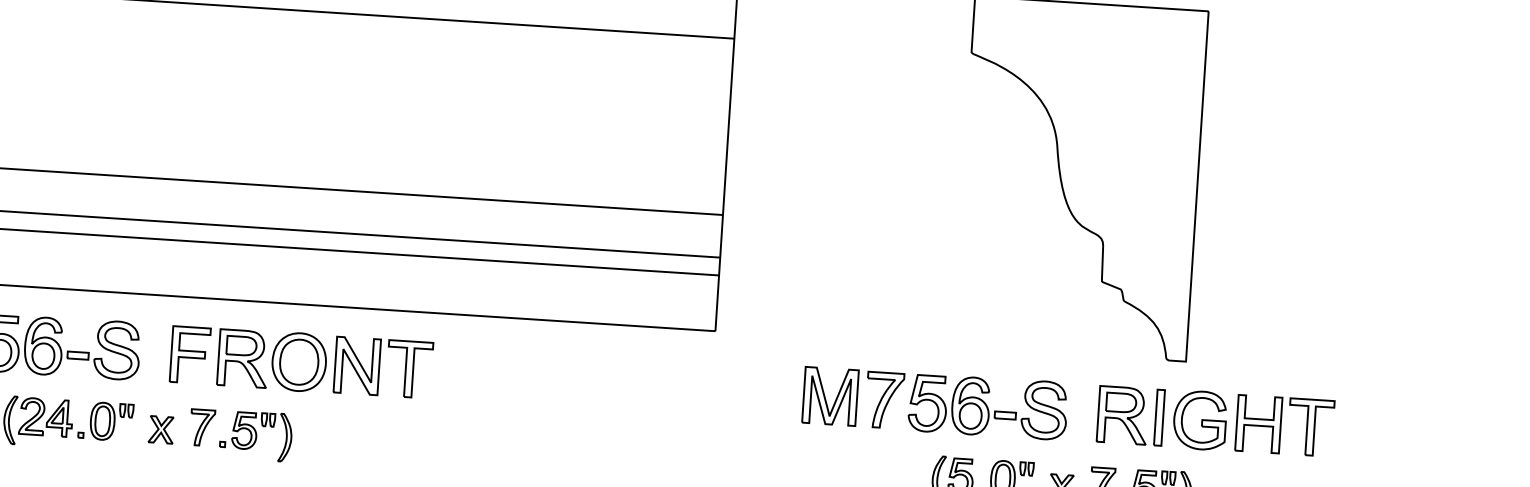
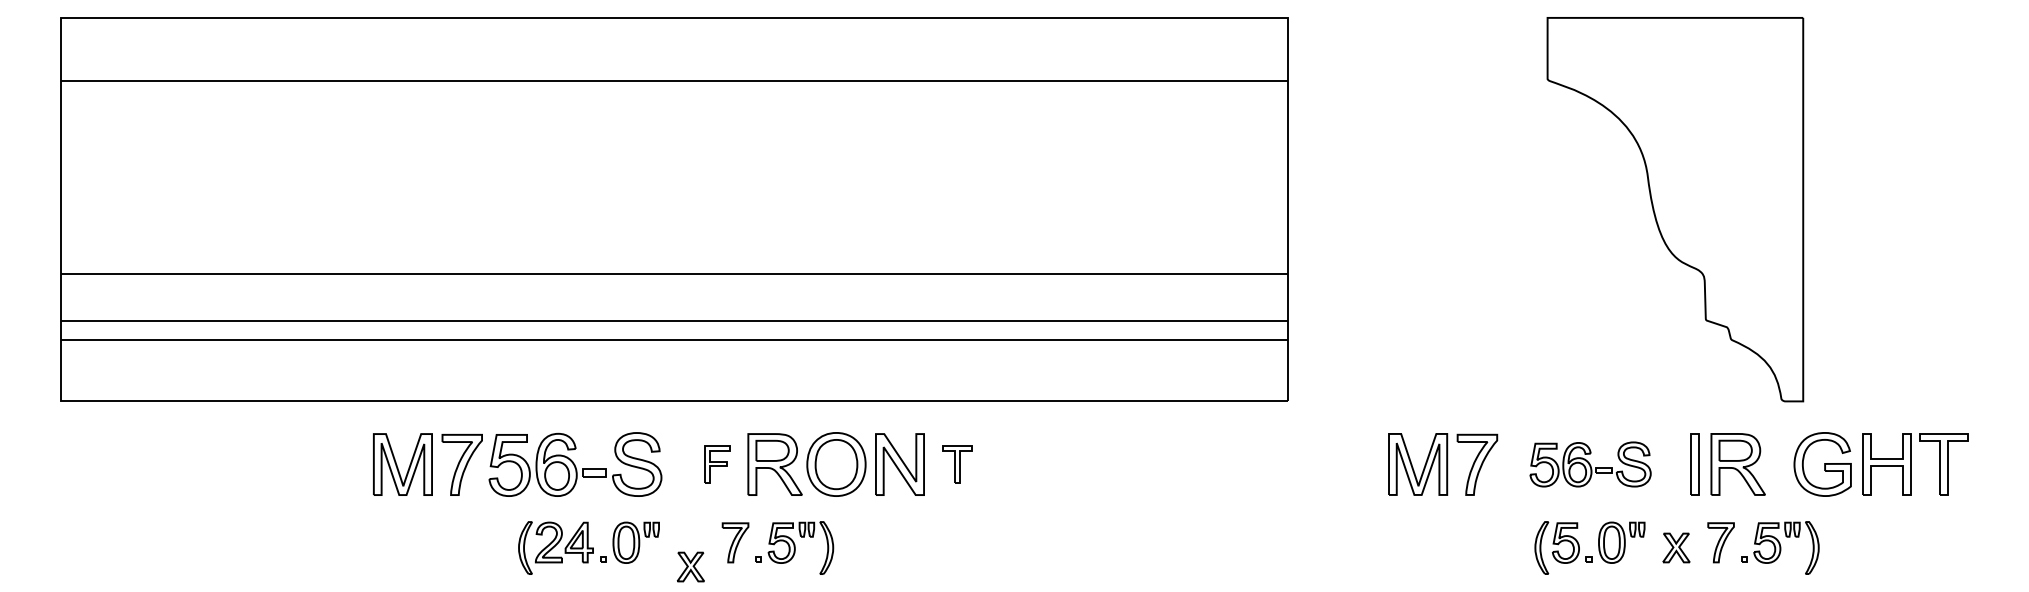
part: (190, 355) -> (717, 464), size x0.6
part: (408, 369) -> (956, 464), size x0.6
part: (987, 406) -> (1590, 464), size x0.7
part: (1158, 417) -> (1694, 464), moved
part: (161, 429) -> (690, 566), moved

